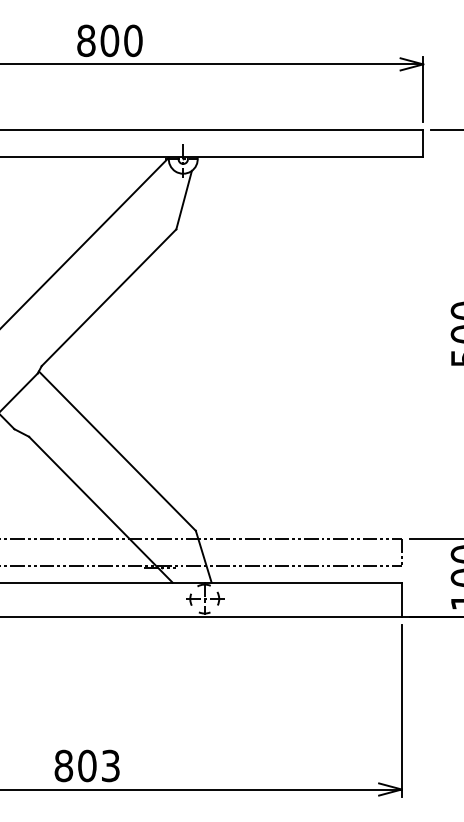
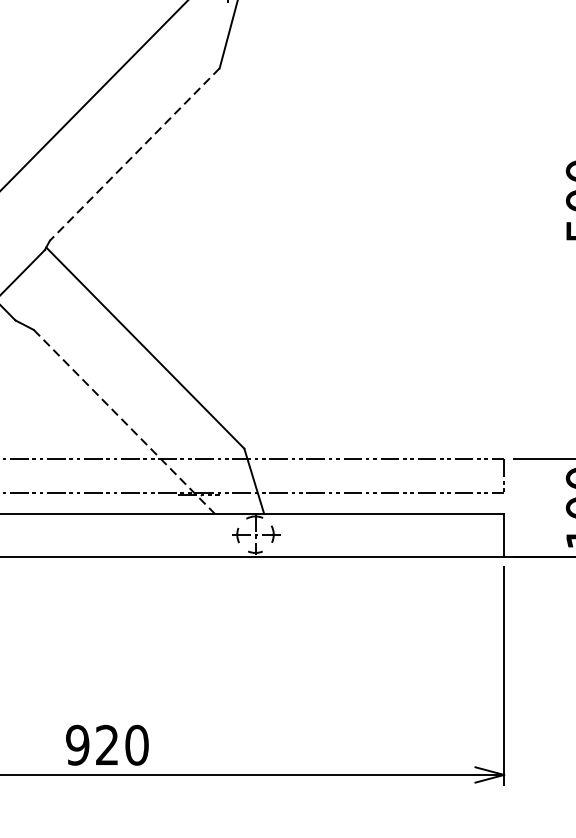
line: (109, 297) -> (135, 154), solid -> dashed
line: (101, 510) -> (125, 422), solid -> dashed
text: (87, 765) -> (107, 744), 803 -> 920

